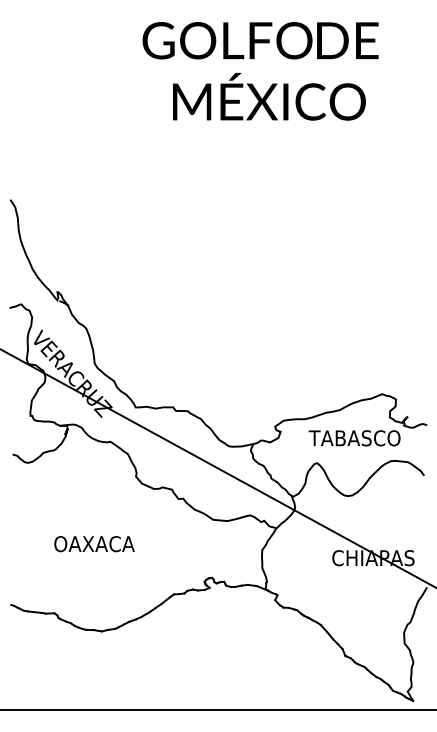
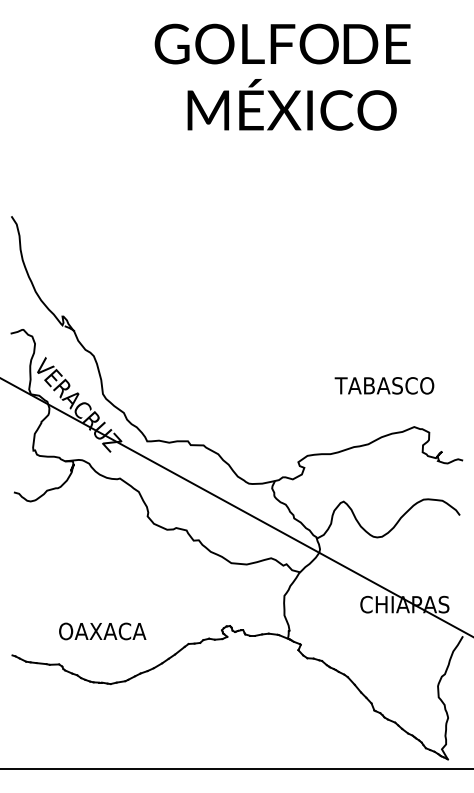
text: (354, 437) -> (384, 385), moved
text: (94, 544) -> (102, 631), moved

